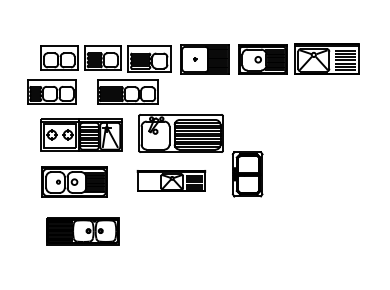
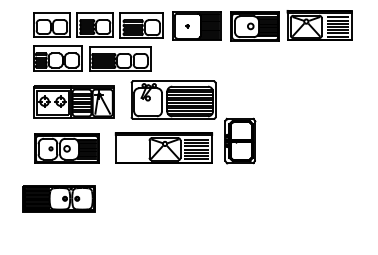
part: (51, 91) -> (57, 58), moved
part: (171, 180) -> (164, 147), size x1.43
part: (82, 231) -> (59, 199), moved

